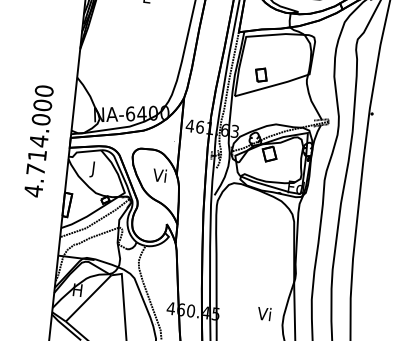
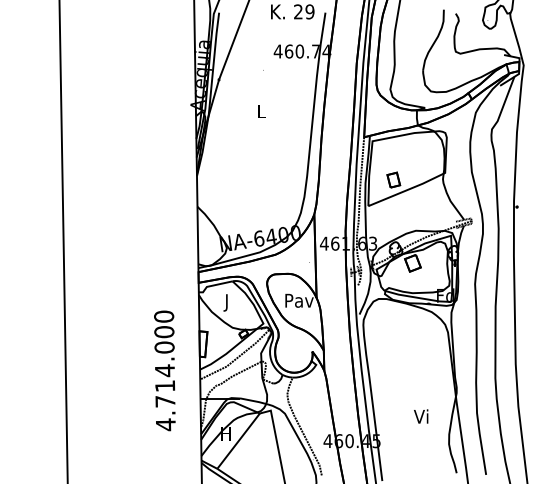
text: (38, 140) -> (164, 370), moved
text: (160, 175) -> (299, 300), Vi -> Pav
text: (264, 313) -> (421, 416), moved

